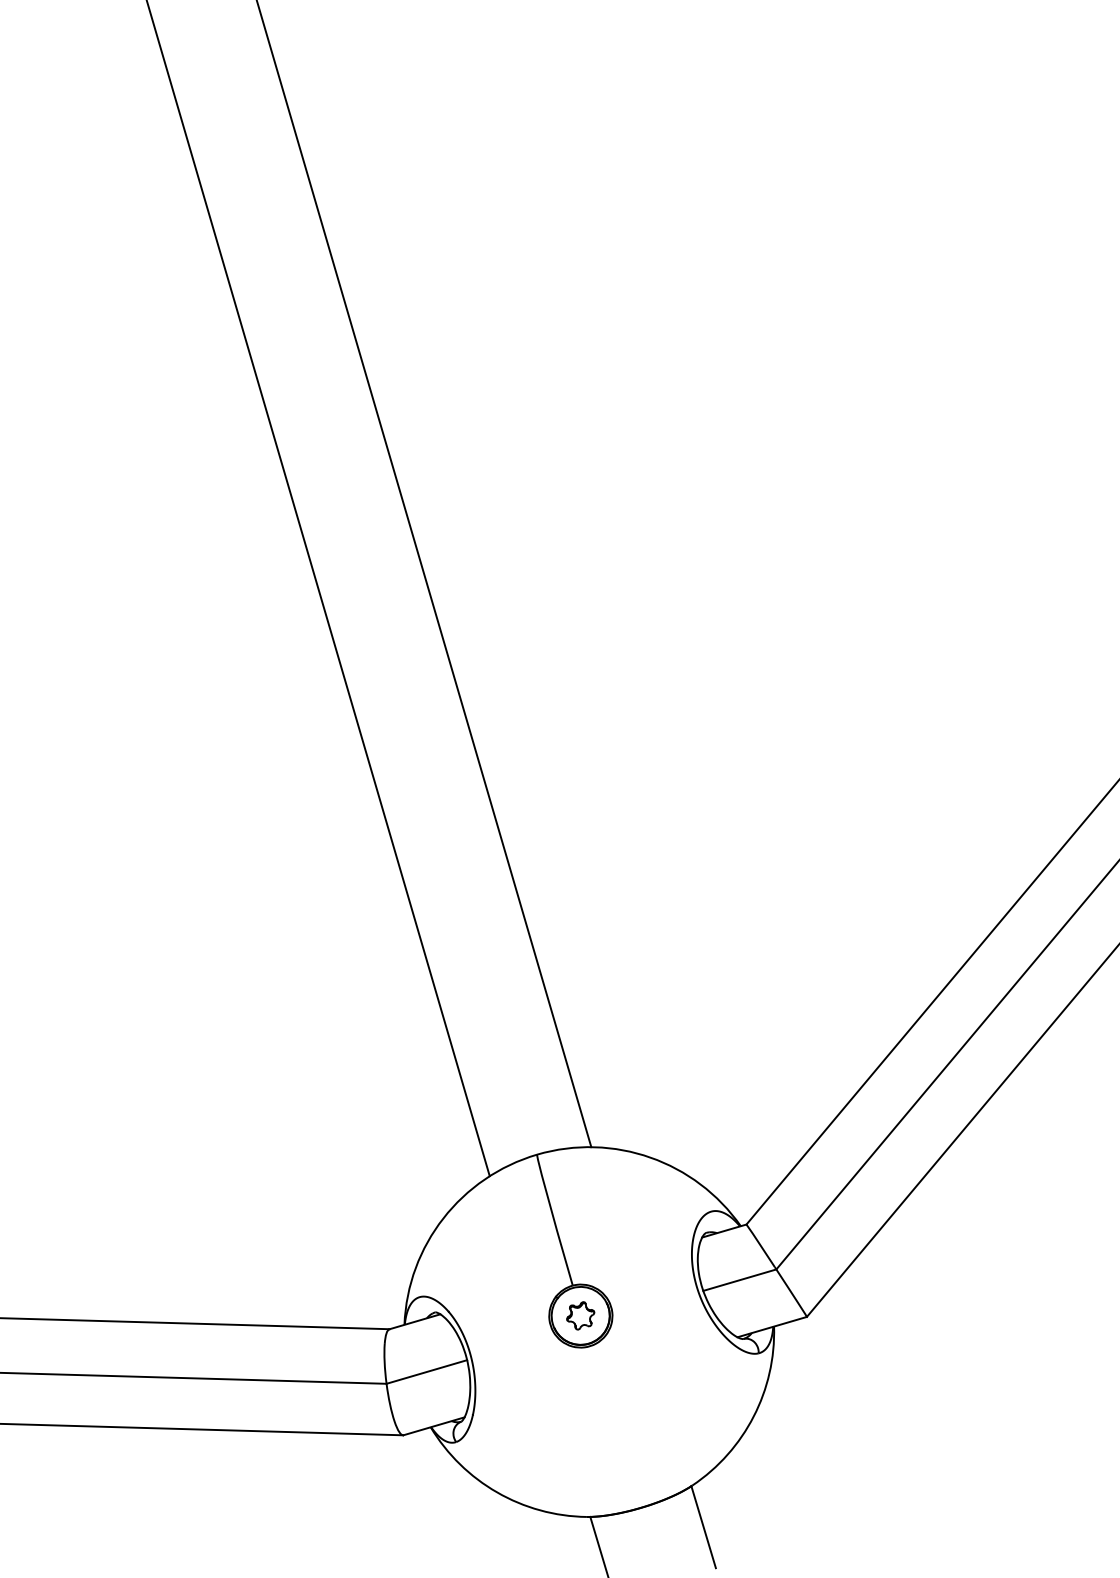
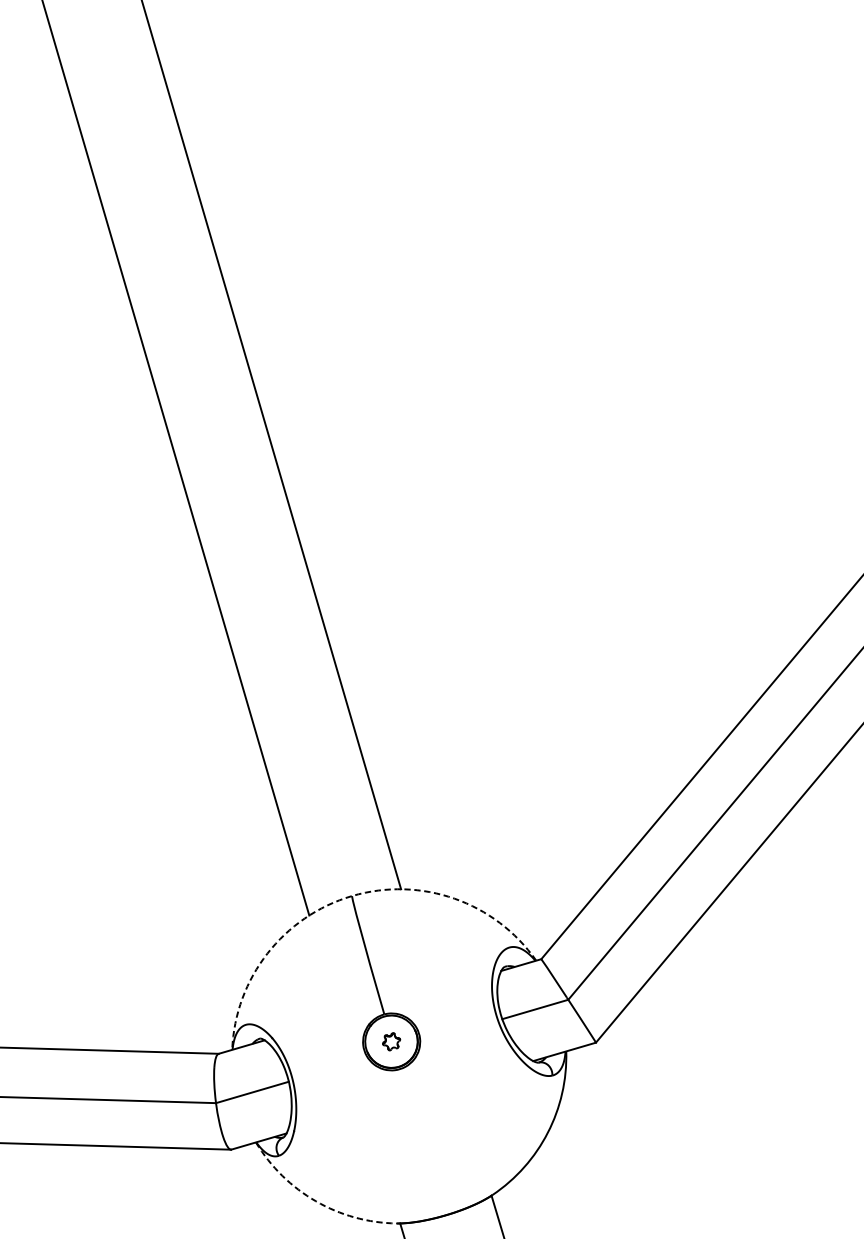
arc: (537, 1154) -> (352, 895), solid -> dashed
part: (580, 1315) -> (391, 1041), size x0.7
arc: (497, 1492) -> (316, 1201), solid -> dashed

